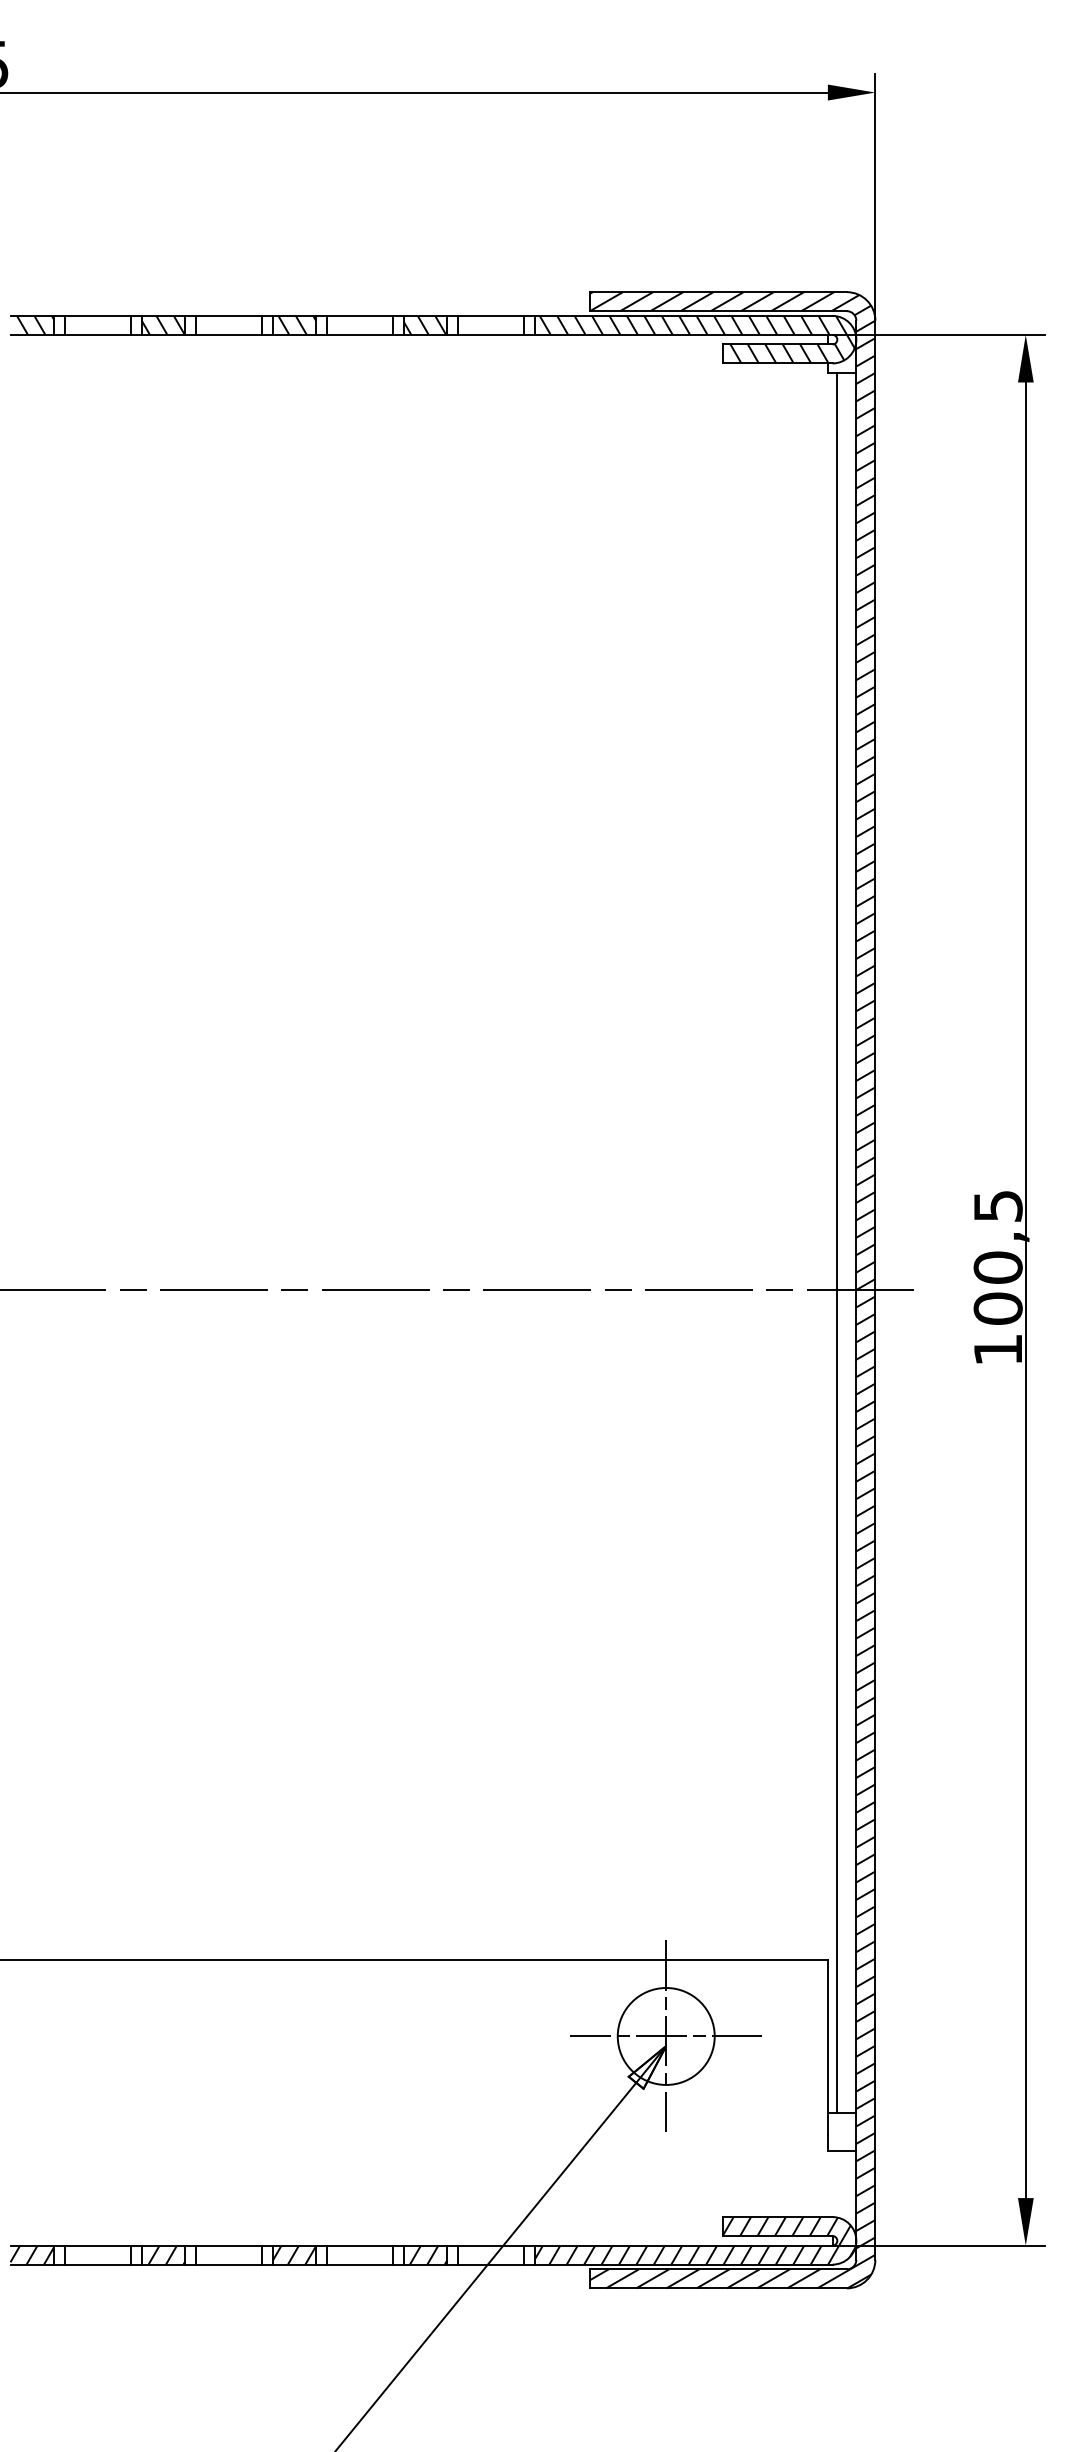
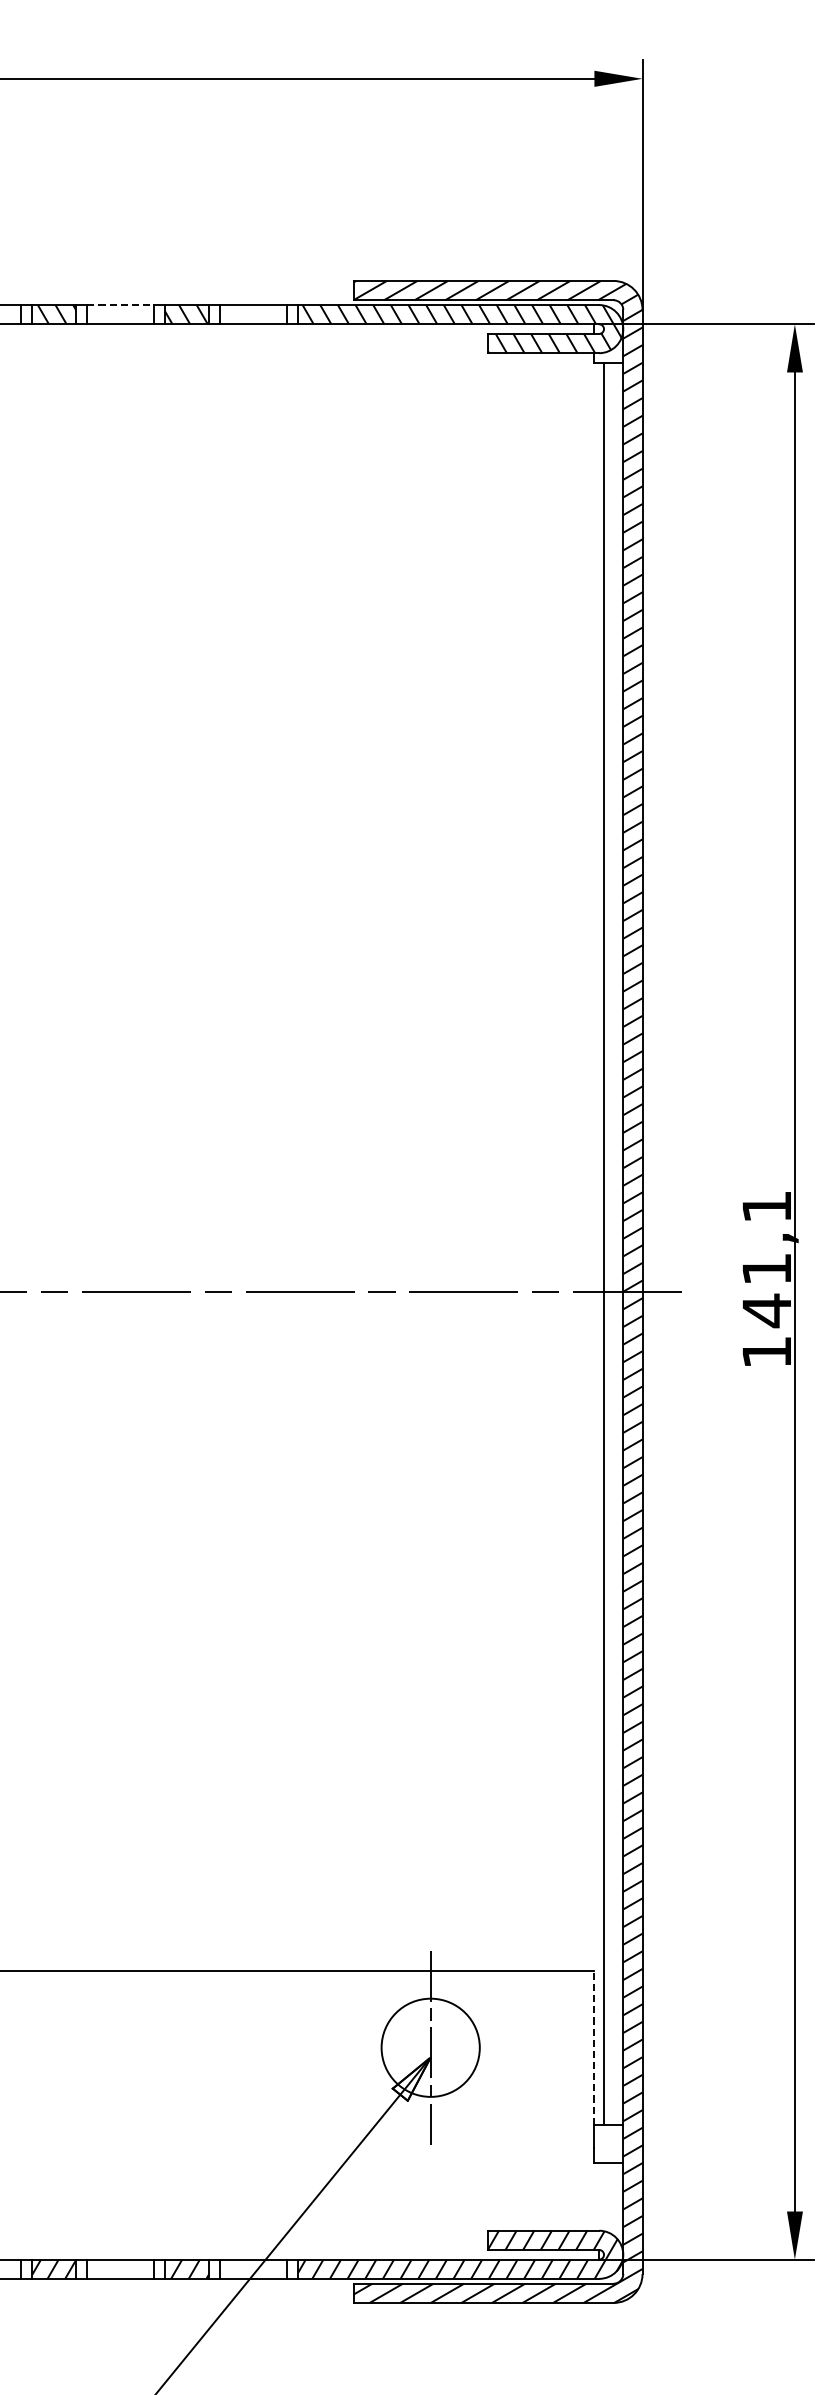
line: (360, 315) -> (121, 304), solid -> dashed
text: (997, 1258) -> (766, 1259), 100,5 -> 141,1
line: (827, 2035) -> (594, 2046), solid -> dashed
line: (666, 2036) -> (430, 2047), removed

